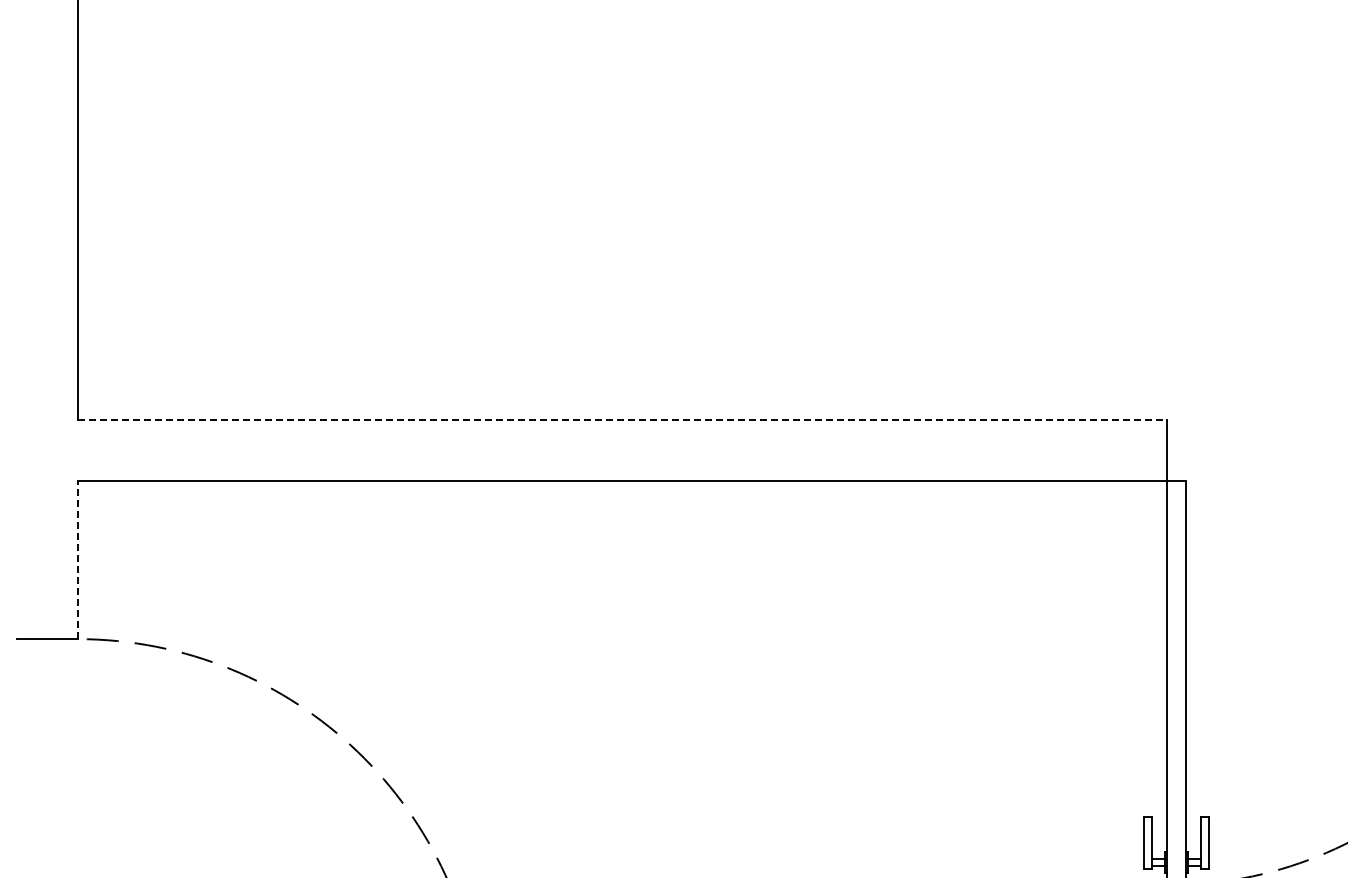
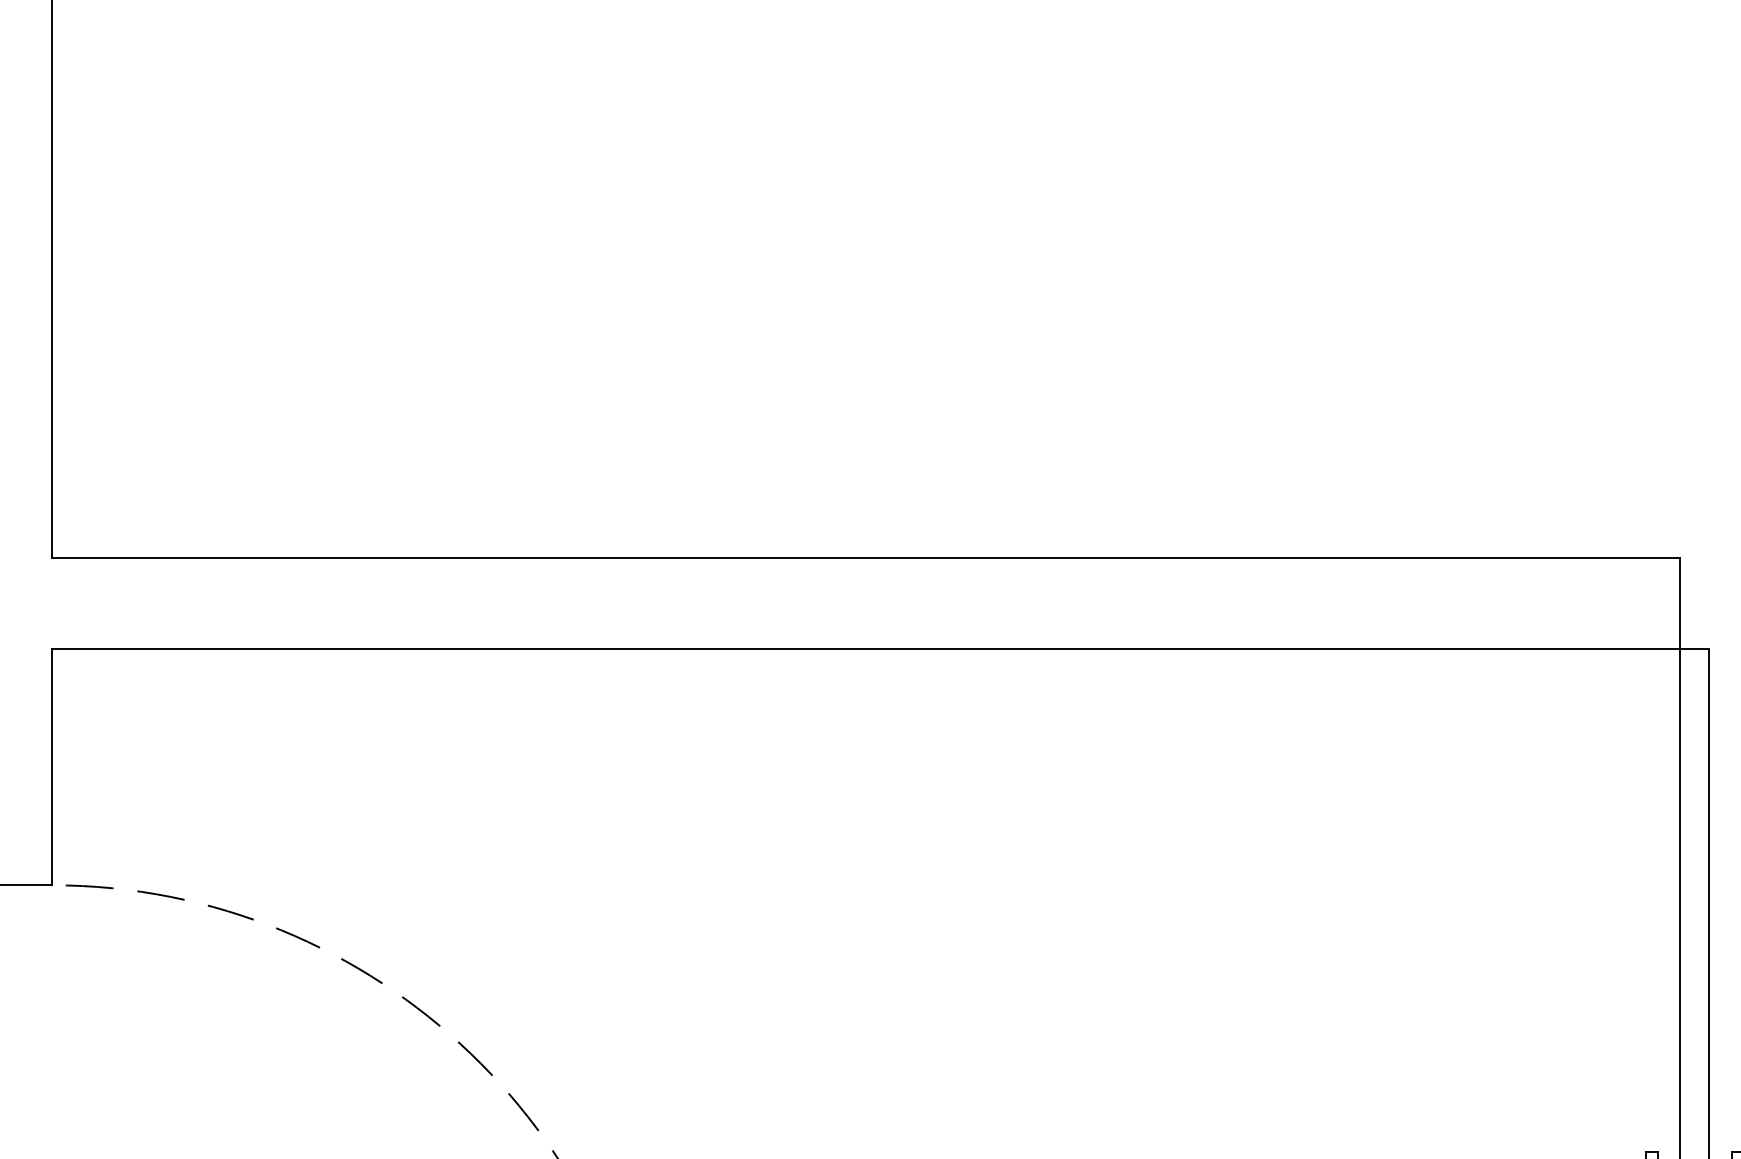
line: (622, 420) -> (866, 558), dashed -> solid
line: (77, 559) -> (51, 766), dashed -> solid

